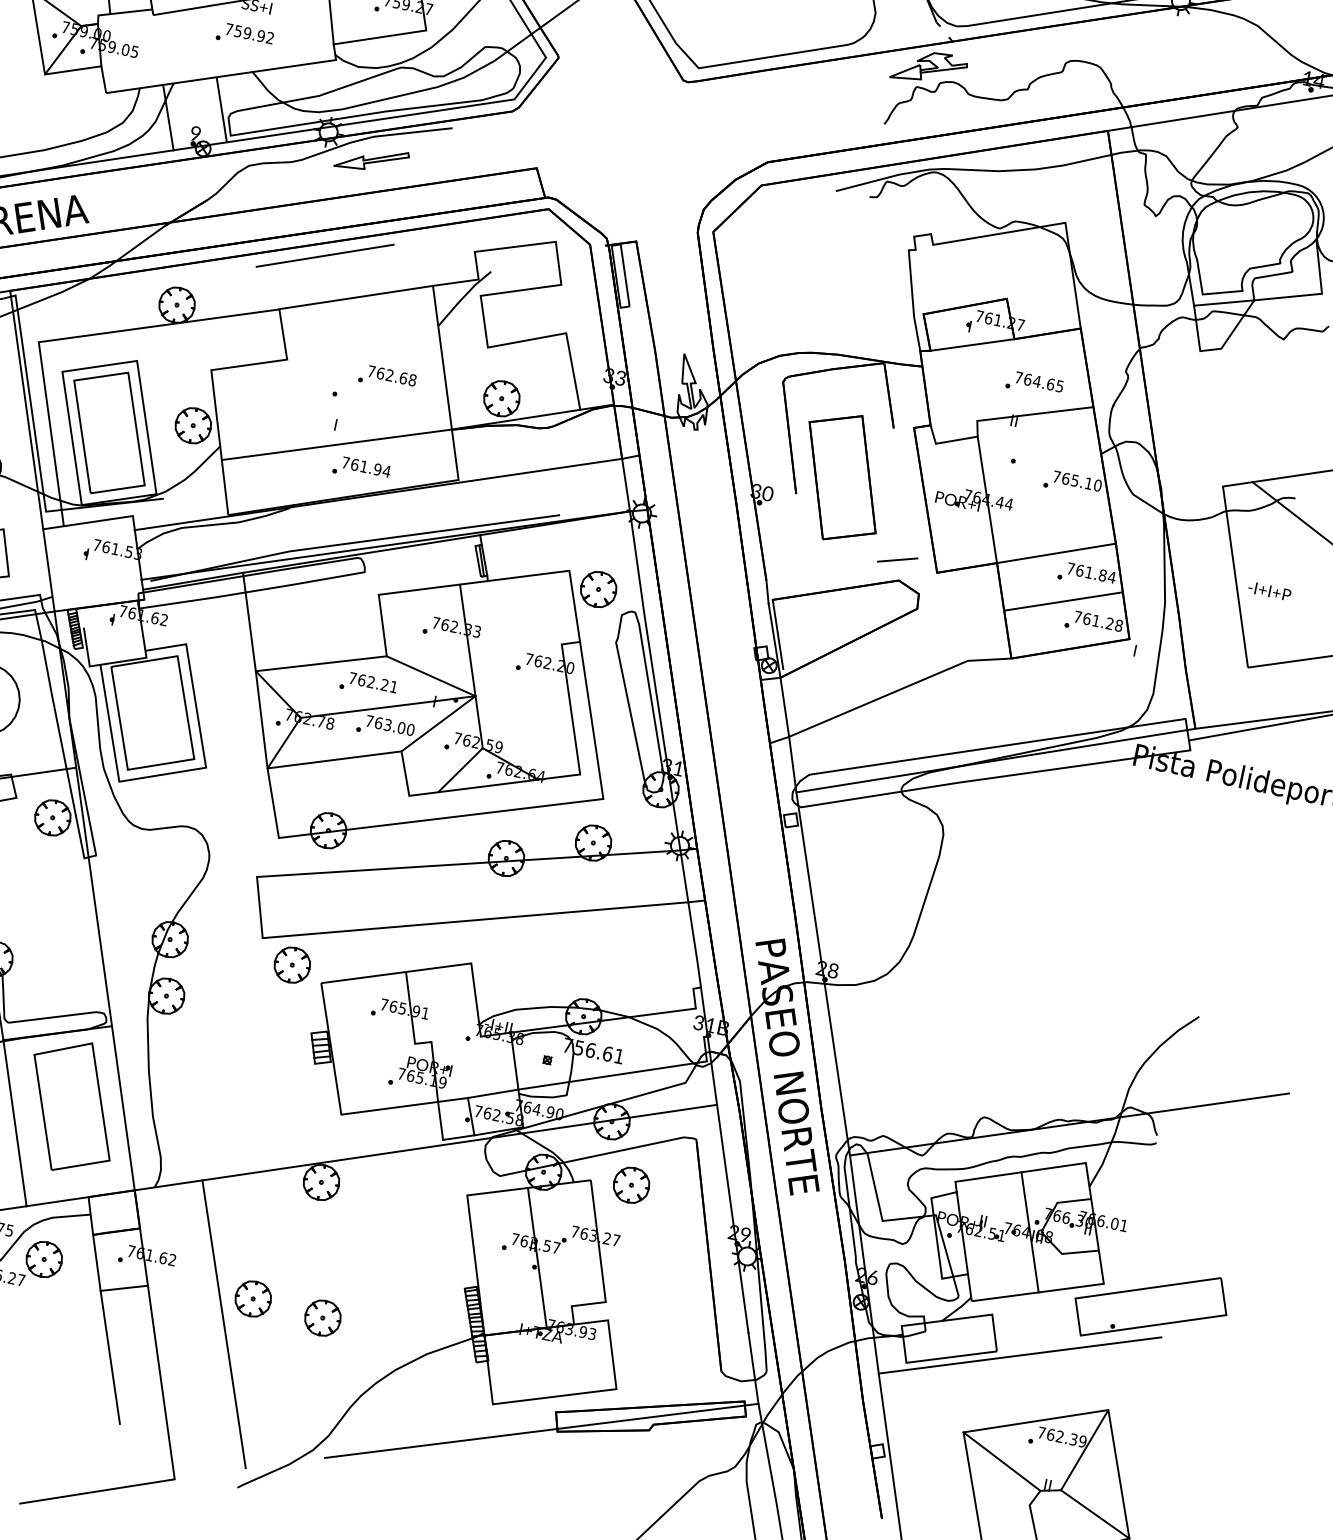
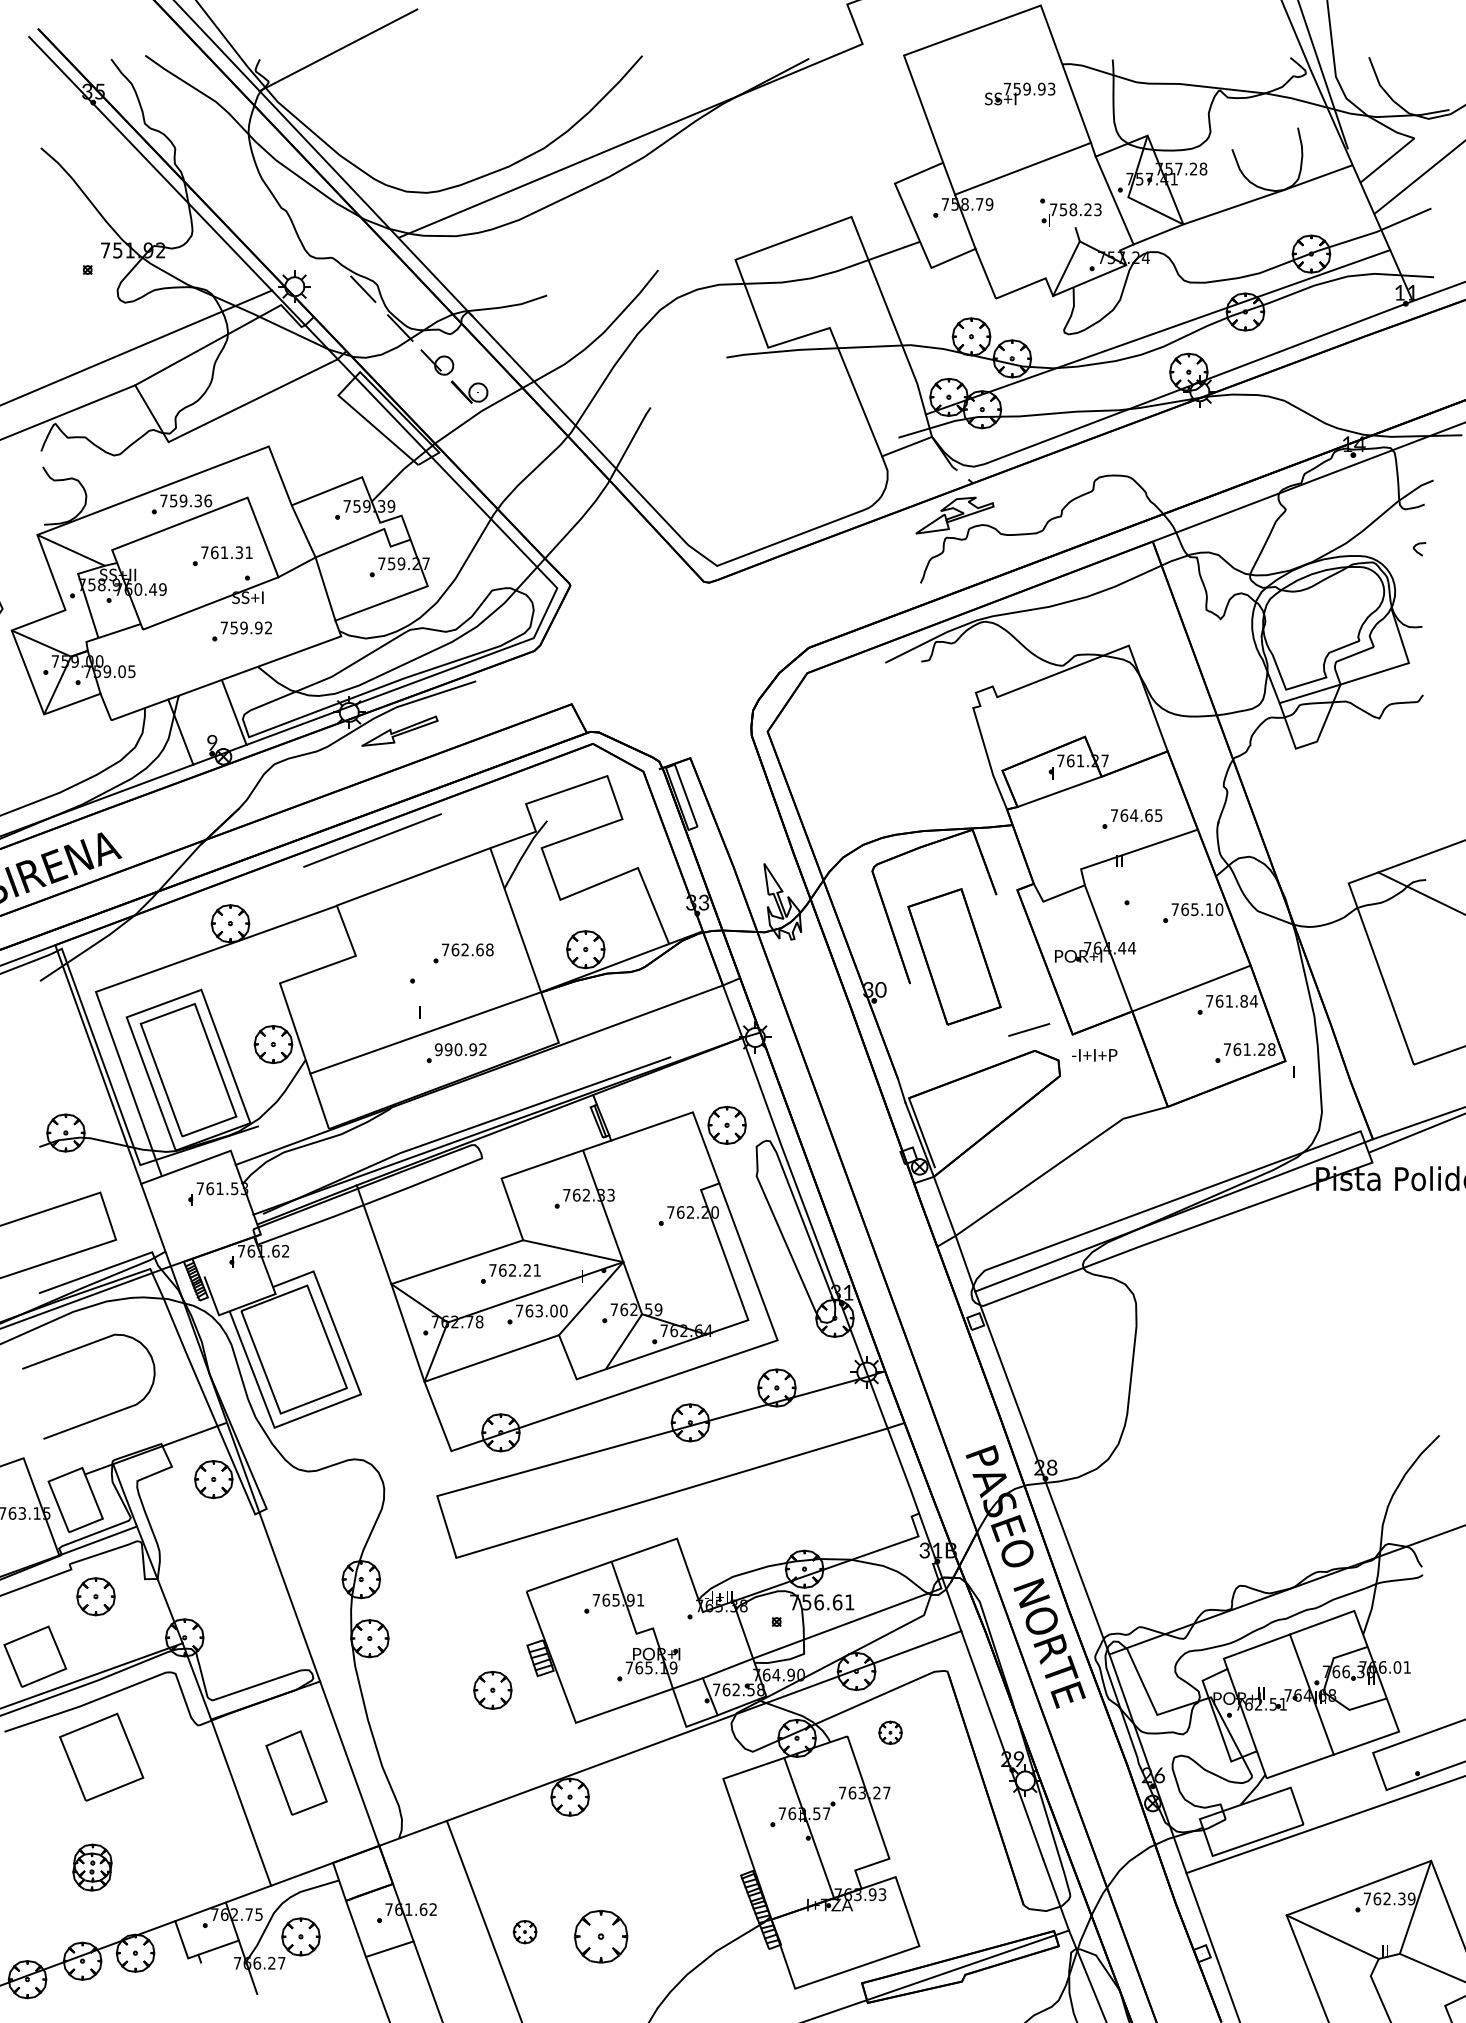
text: (366, 467) -> (461, 1049), 761.94 -> 990.92
text: (1269, 591) -> (1094, 1055), moved
line: (1063, 601) -> (1209, 1036), removed
part: (292, 964) -> (492, 1689), moved
part: (72, 1106) -> (296, 1772), size x0.6
part: (631, 1185) -> (890, 1732), size x0.6
part: (252, 1298) -> (524, 1931), size x0.6
part: (322, 1317) -> (600, 1936), size x1.4

